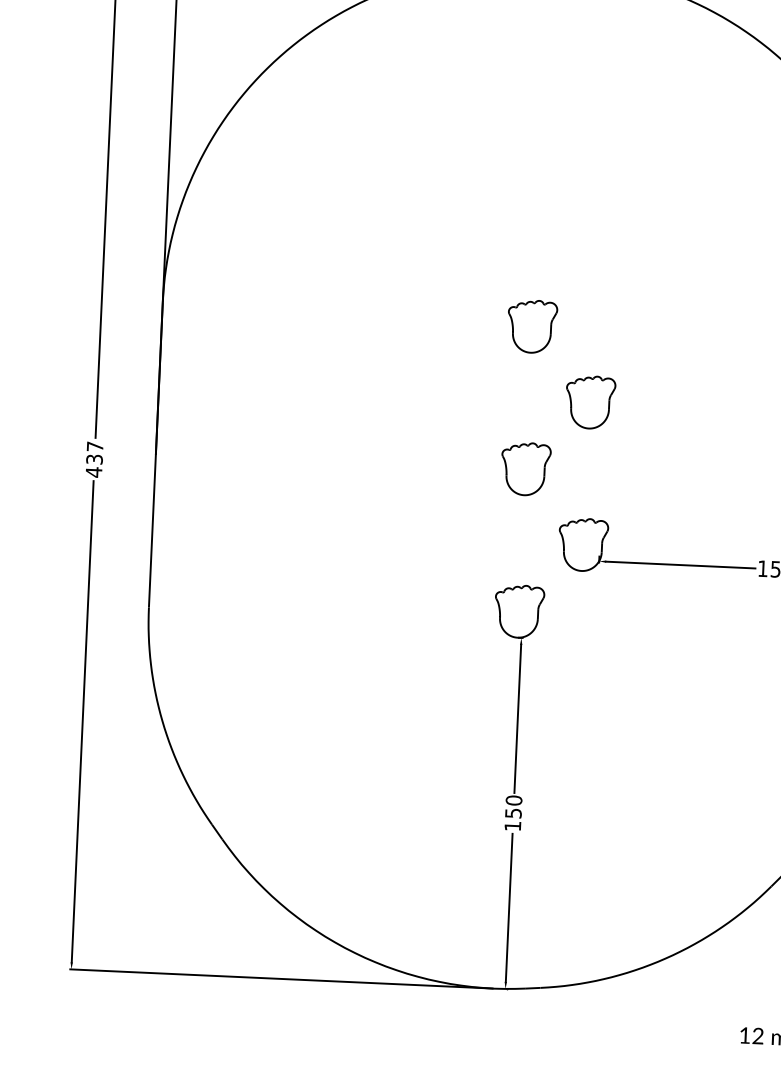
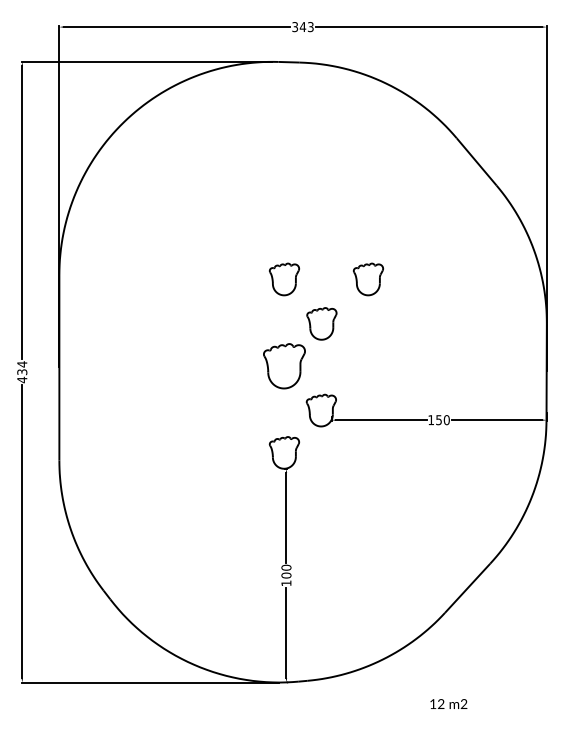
part: (670, 333) -> (368, 279), added
text: (95, 446) -> (22, 364), 437 -> 434
part: (525, 468) -> (284, 365), size x1.4
text: (513, 813) -> (286, 575), 150 -> 100

